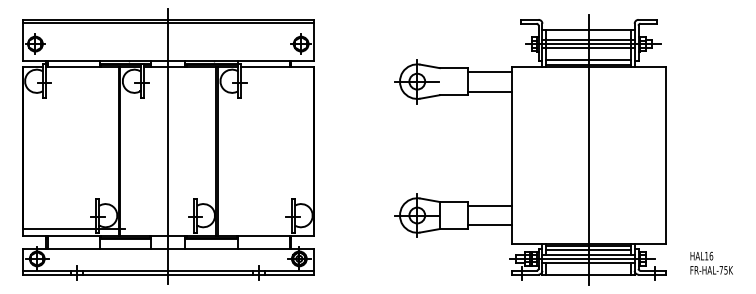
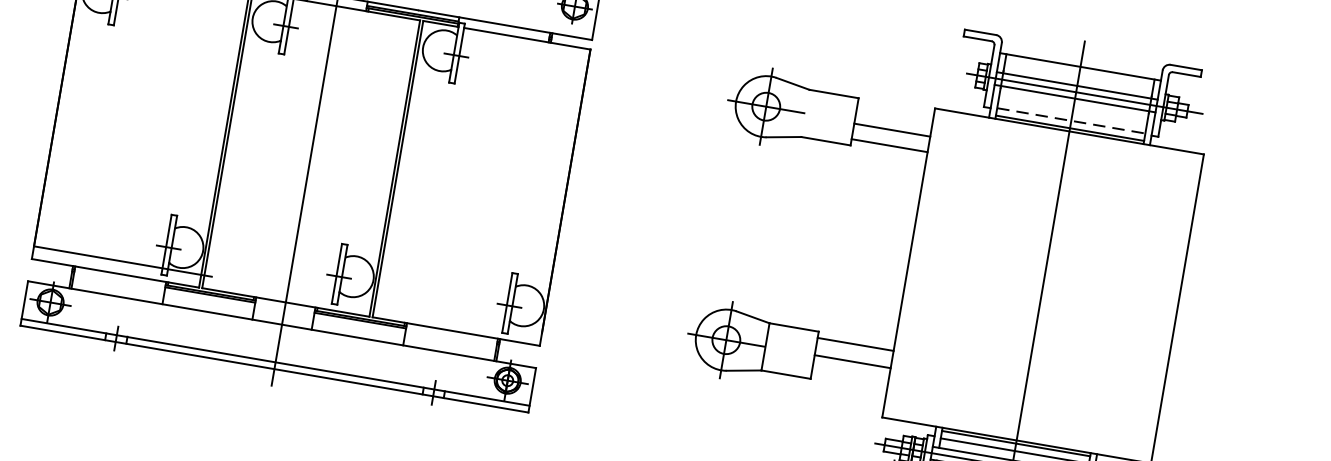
line: (589, 60) -> (1072, 121), solid -> dashed
line: (489, 71) -> (891, 129), moved
line: (489, 225) -> (852, 361), moved

